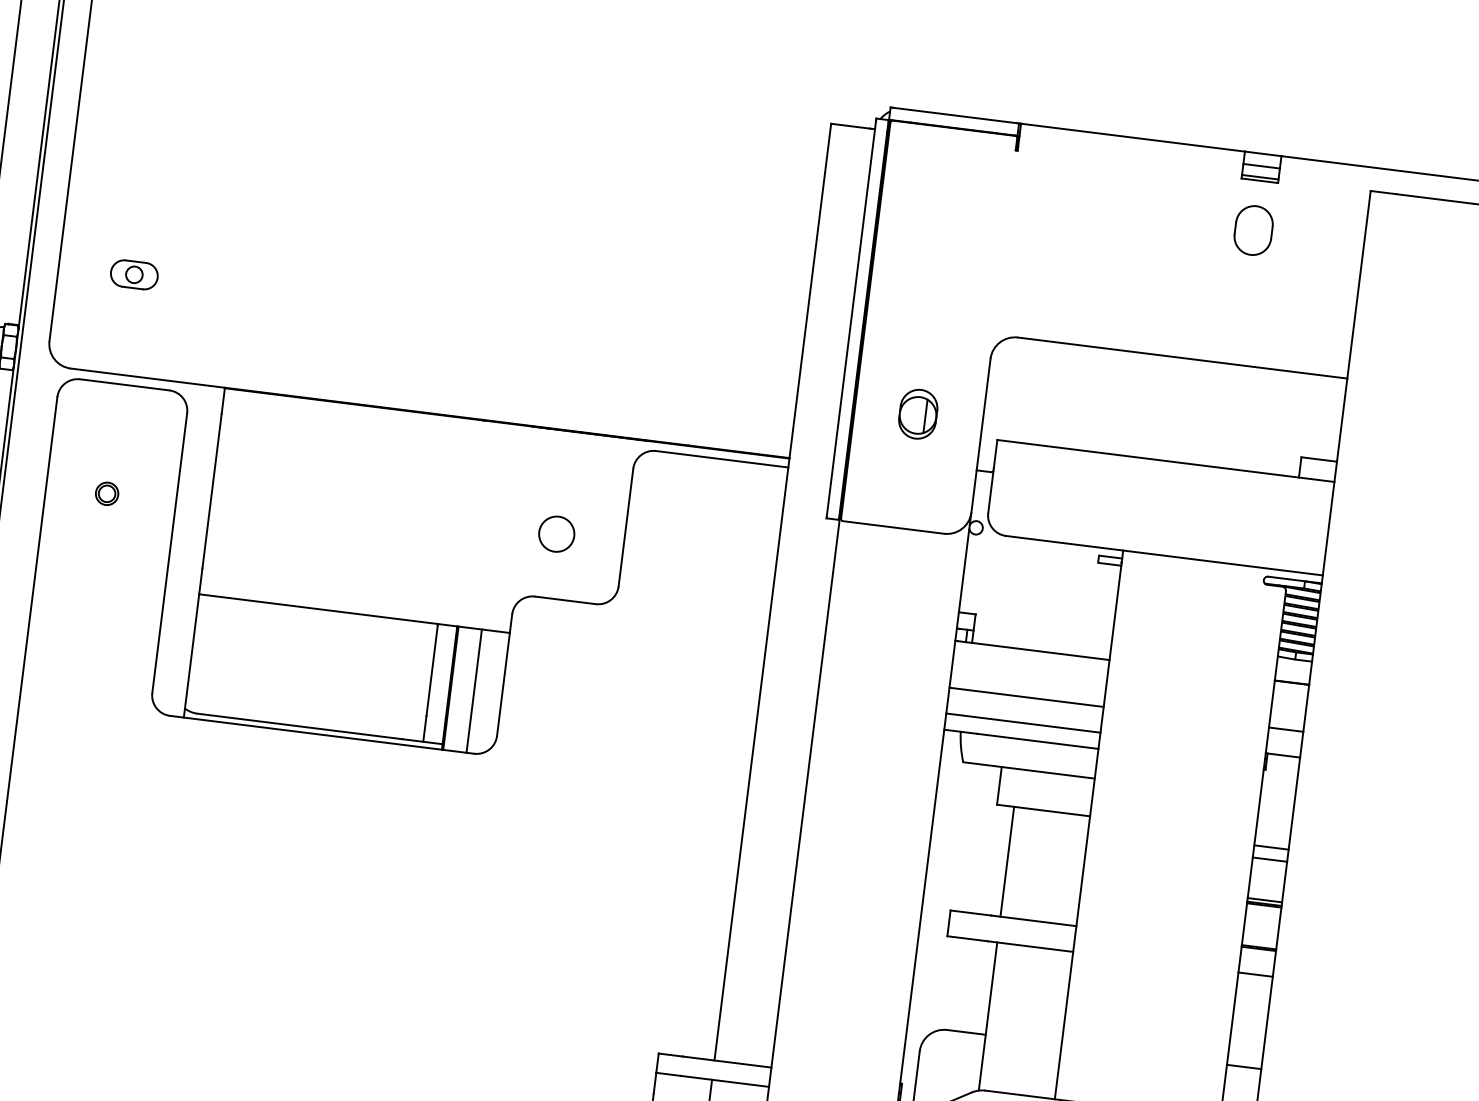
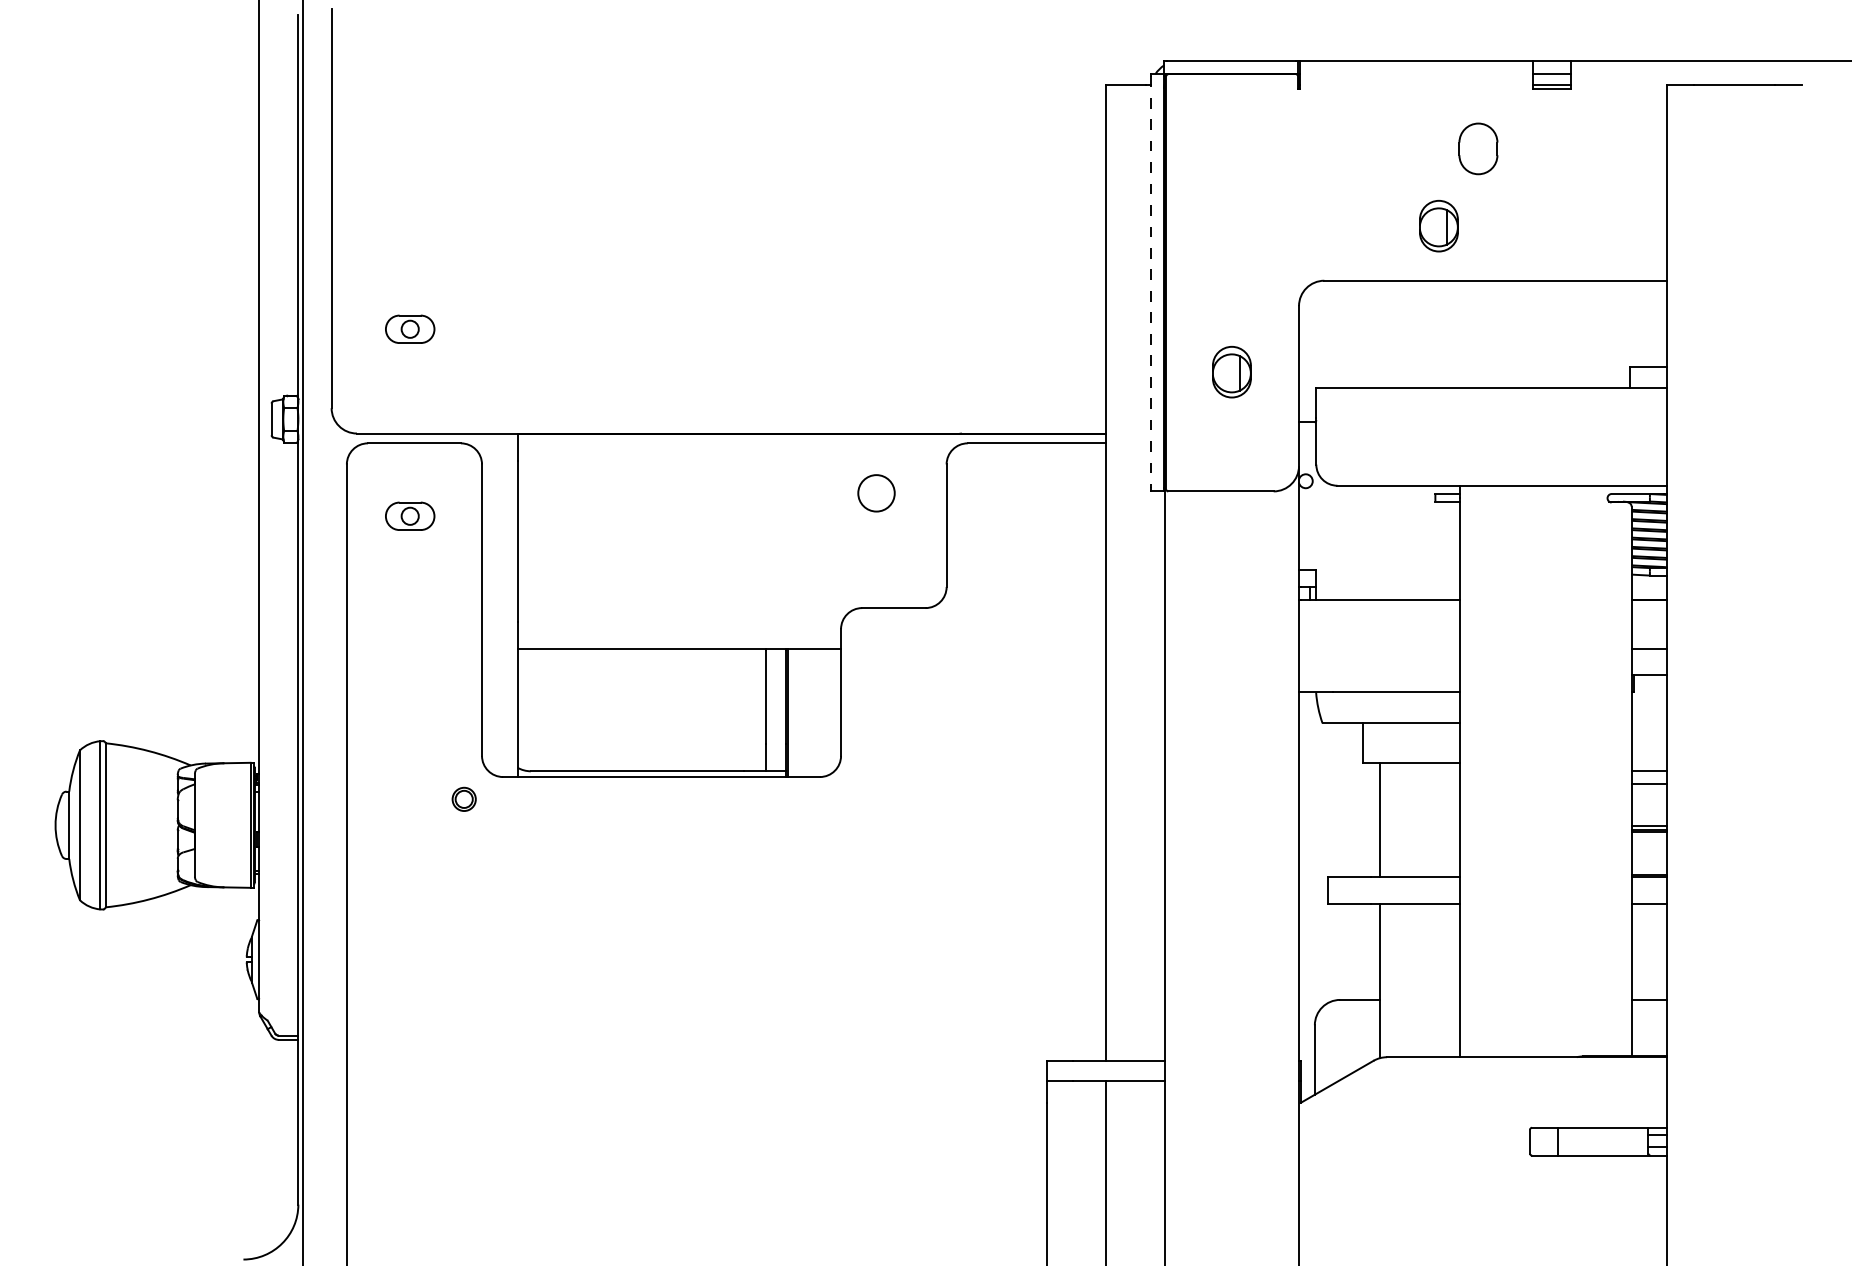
part: (1253, 230) -> (1478, 148), moved
part: (1134, 299) -> (1438, 226), added
line: (851, 318) -> (1151, 282), solid -> dashed
part: (112, 453) -> (410, 515), added
part: (106, 492) -> (463, 798), moved
circle: (556, 534) -> (876, 493), moved
line: (473, 690) -> (811, 712), removed
line: (1025, 697) -> (1378, 648), removed
line: (1022, 723) -> (1378, 675), removed

